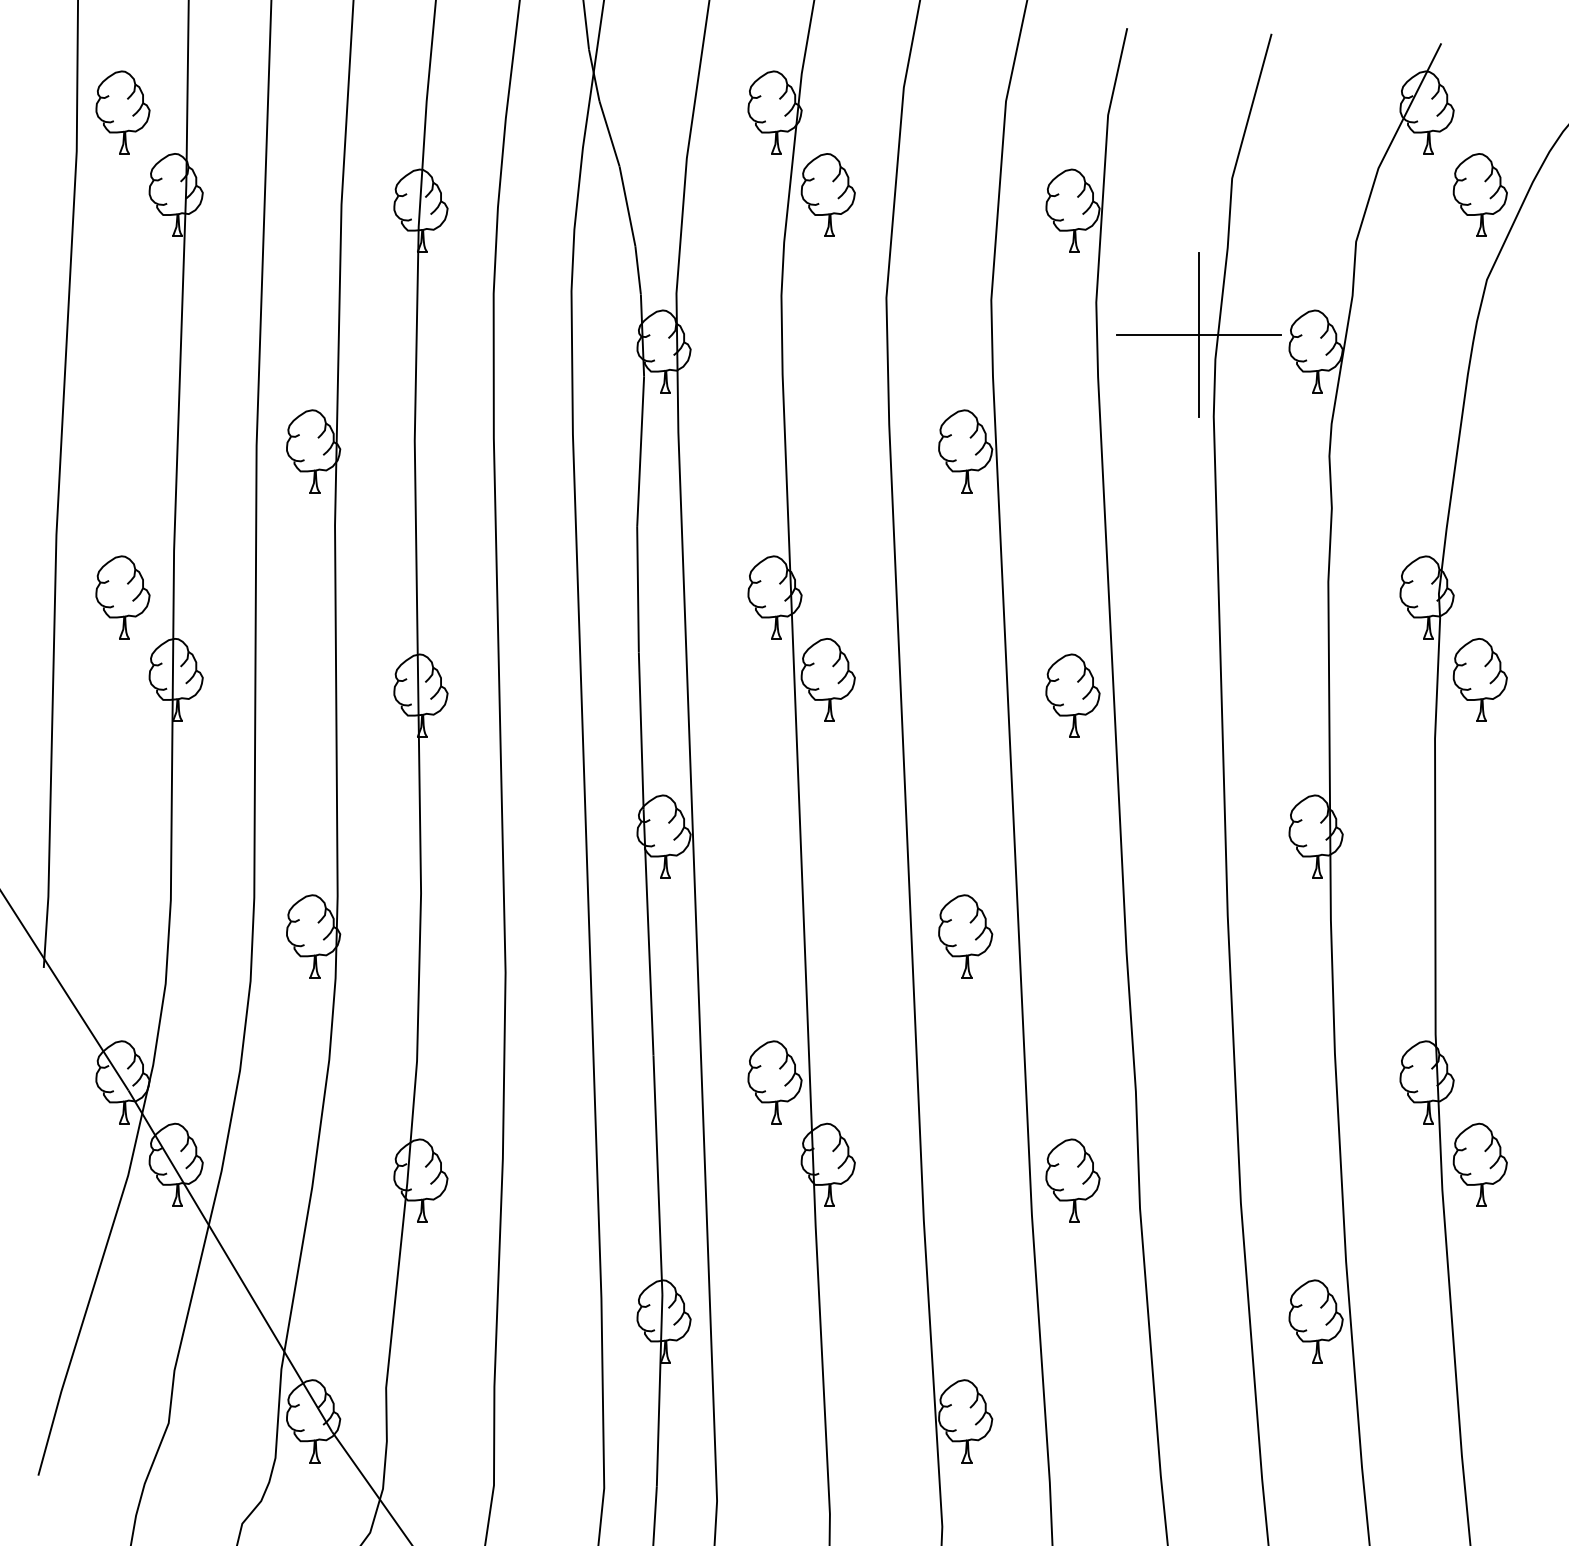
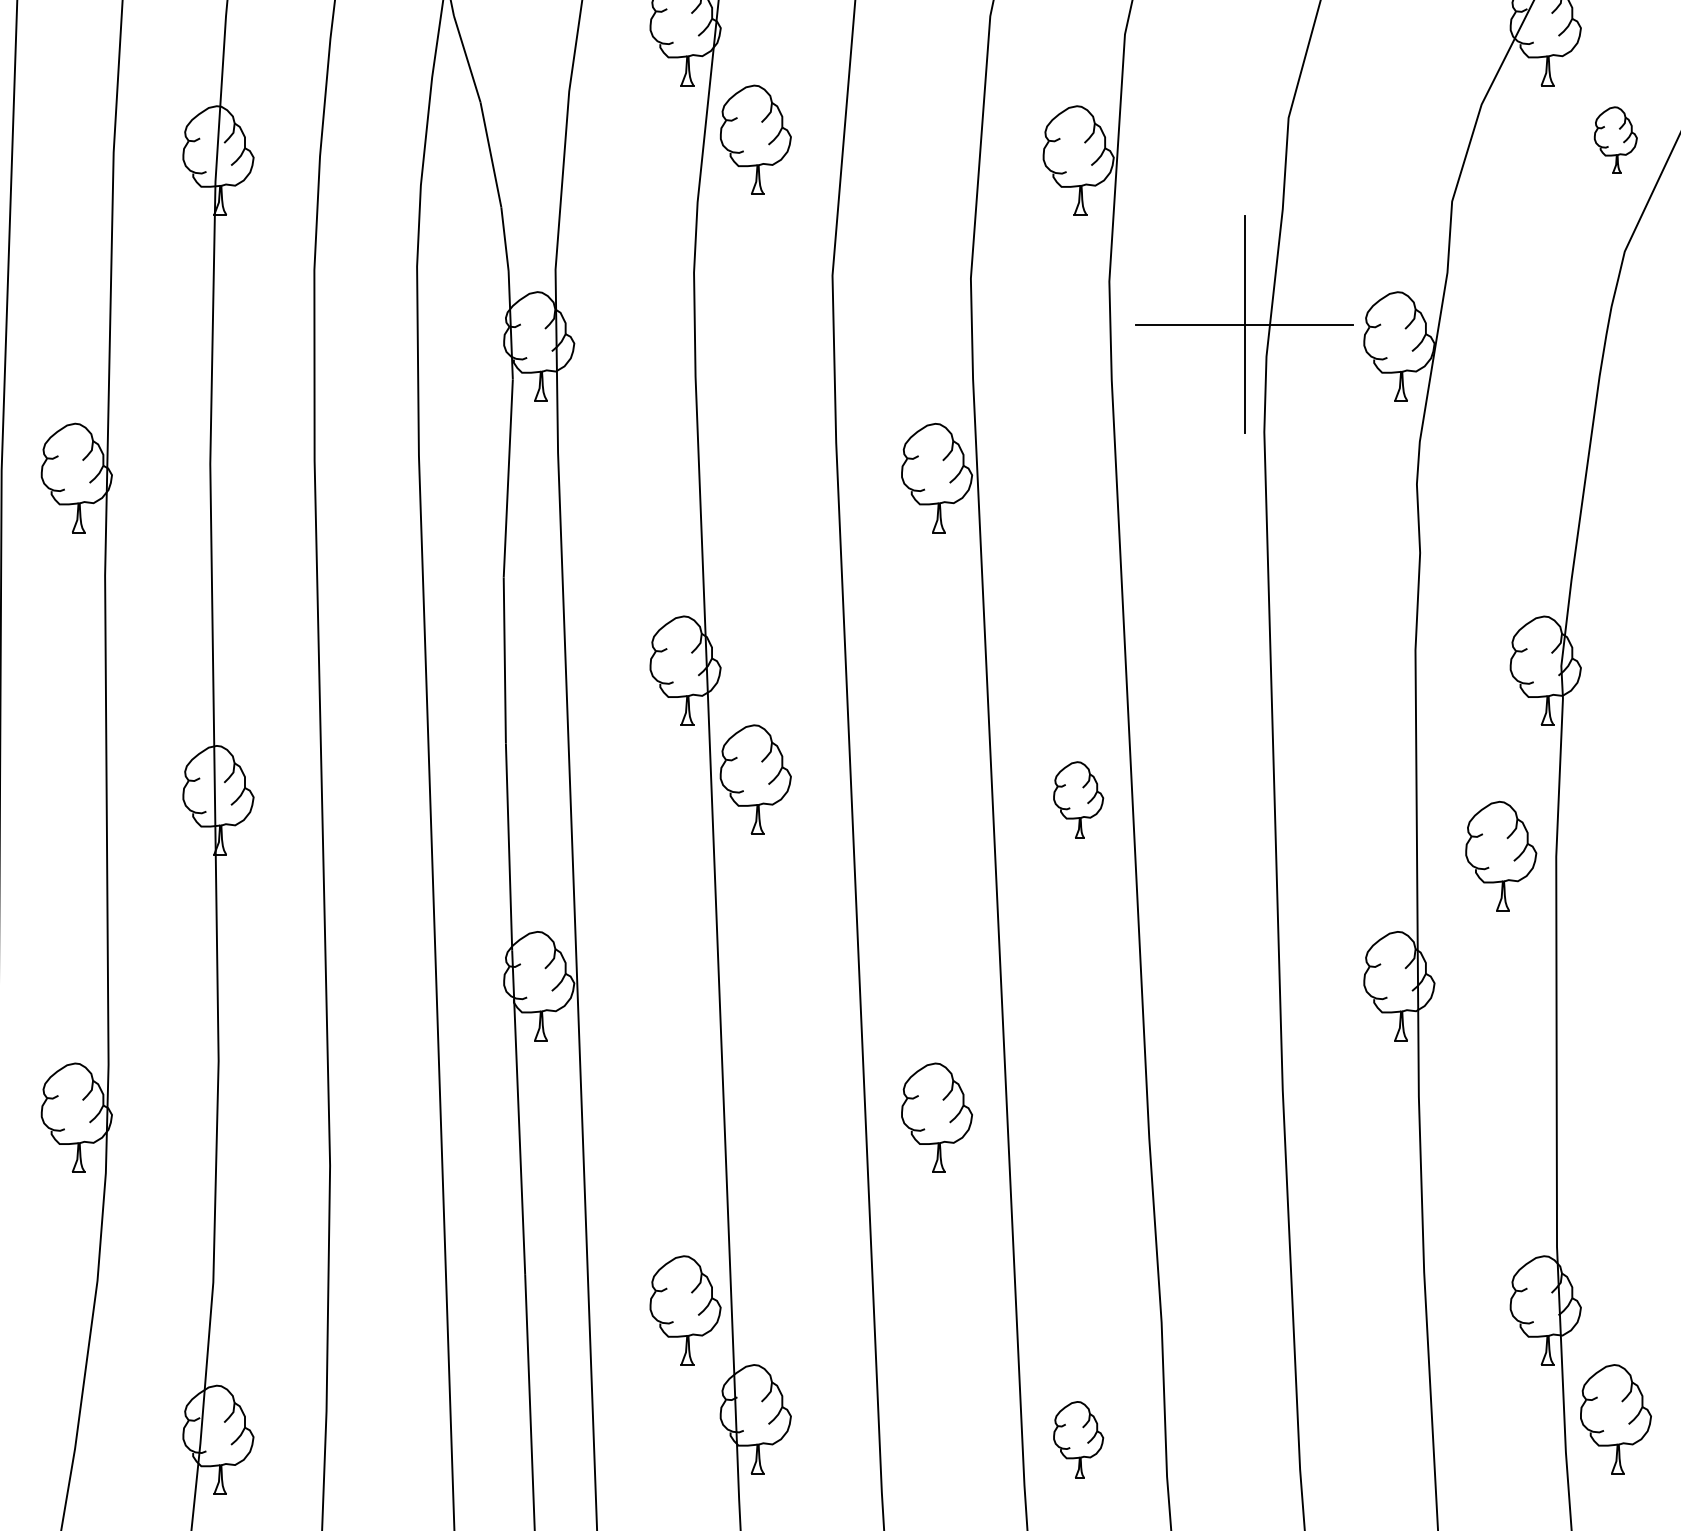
part: (1479, 194) -> (1614, 139), size x0.6
part: (1479, 679) -> (1500, 855), moved
part: (1072, 695) -> (1077, 800), size x0.7
part: (1072, 1180) -> (1077, 1439), size x0.7

